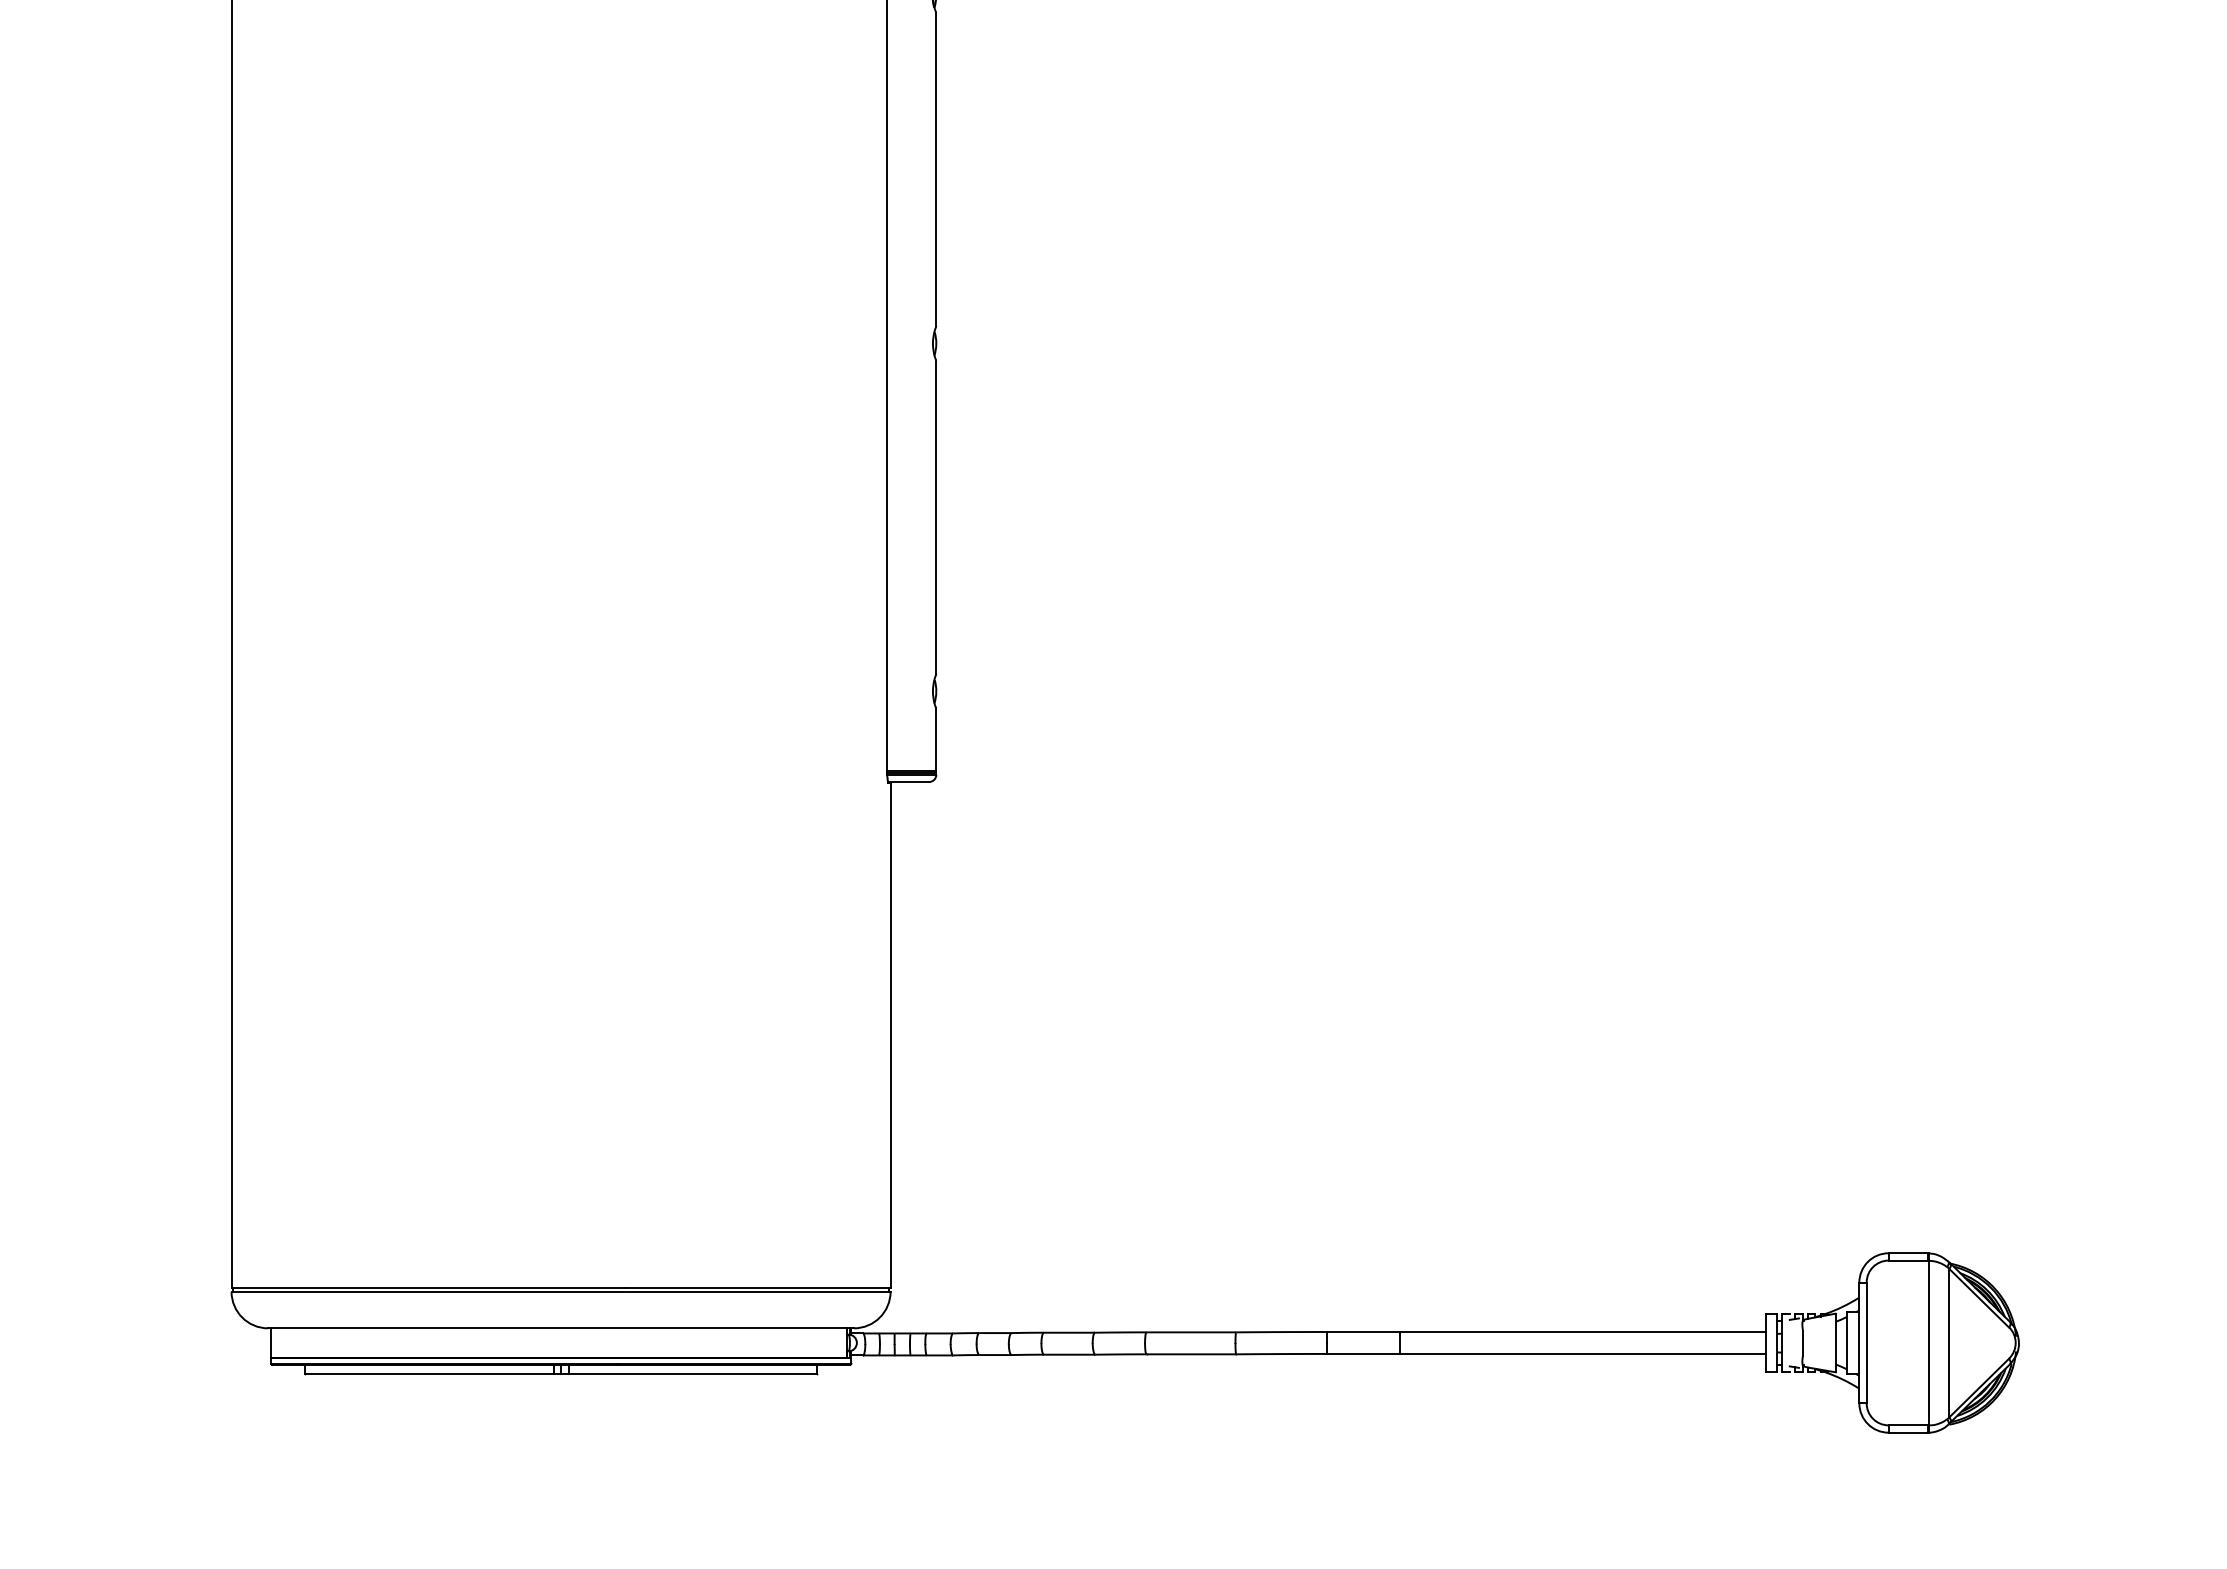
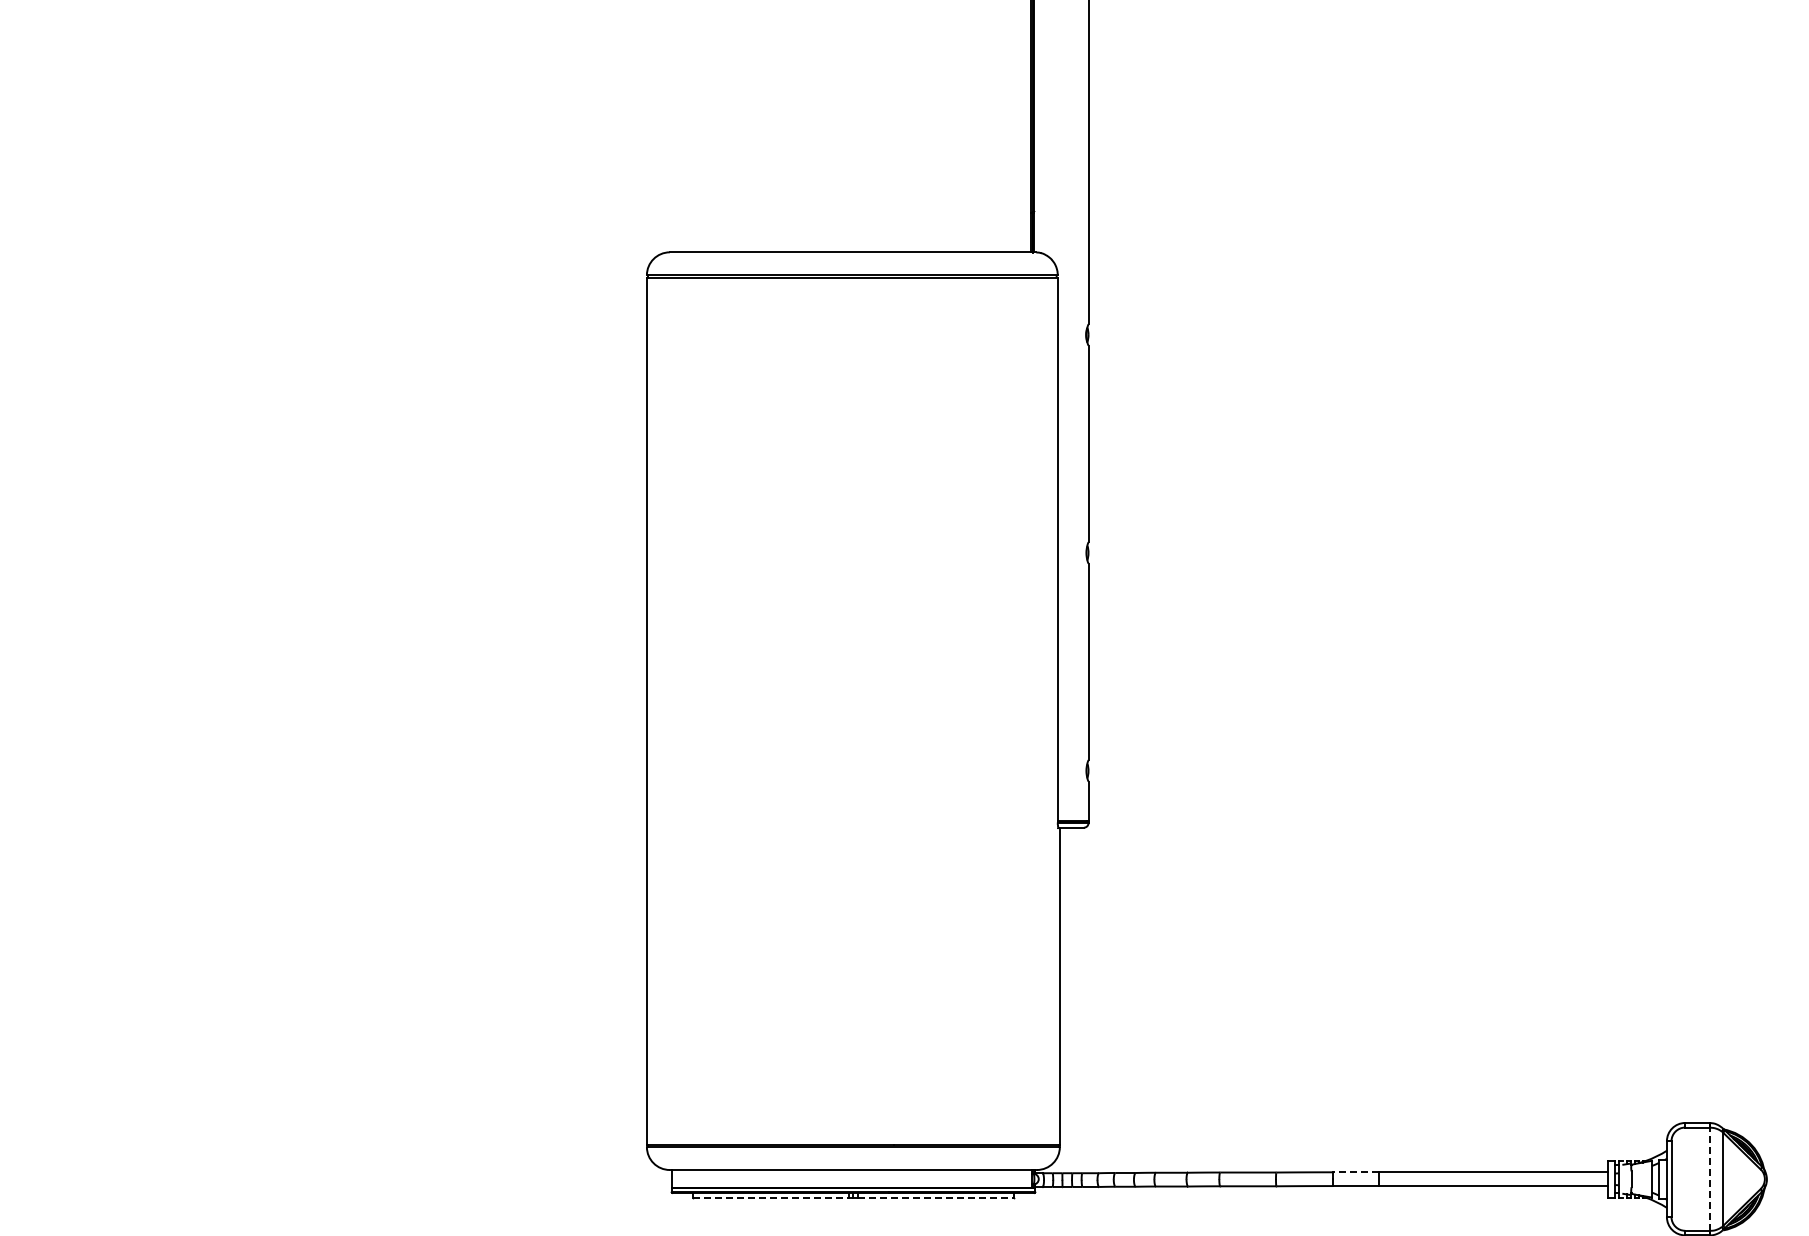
line: (1363, 1332) -> (1356, 1172), solid -> dashed
line: (1928, 1343) -> (1710, 1179), solid -> dashed
line: (428, 1373) -> (770, 1198), solid -> dashed
line: (693, 1373) -> (936, 1198), solid -> dashed

